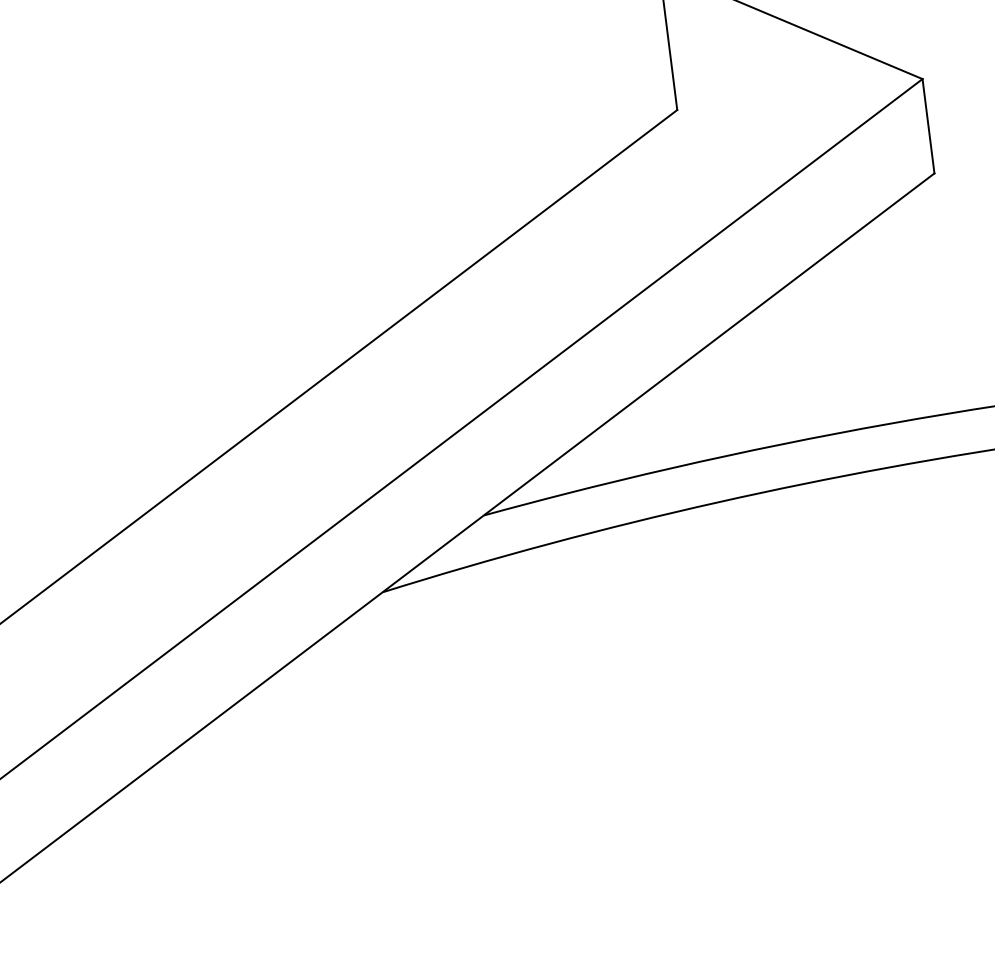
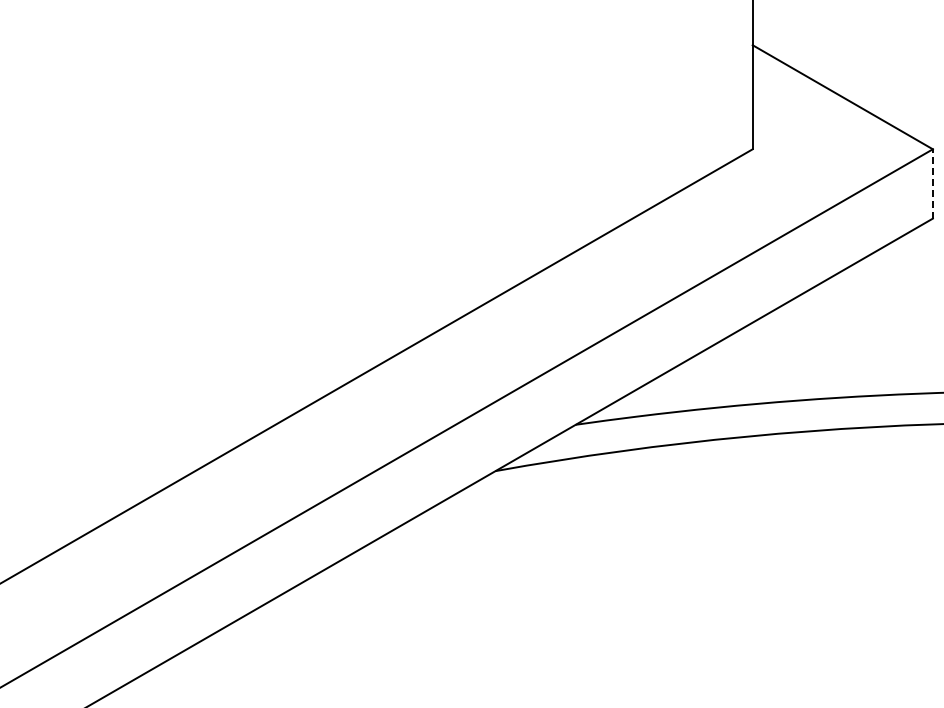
line: (927, 125) -> (932, 183), solid -> dashed

